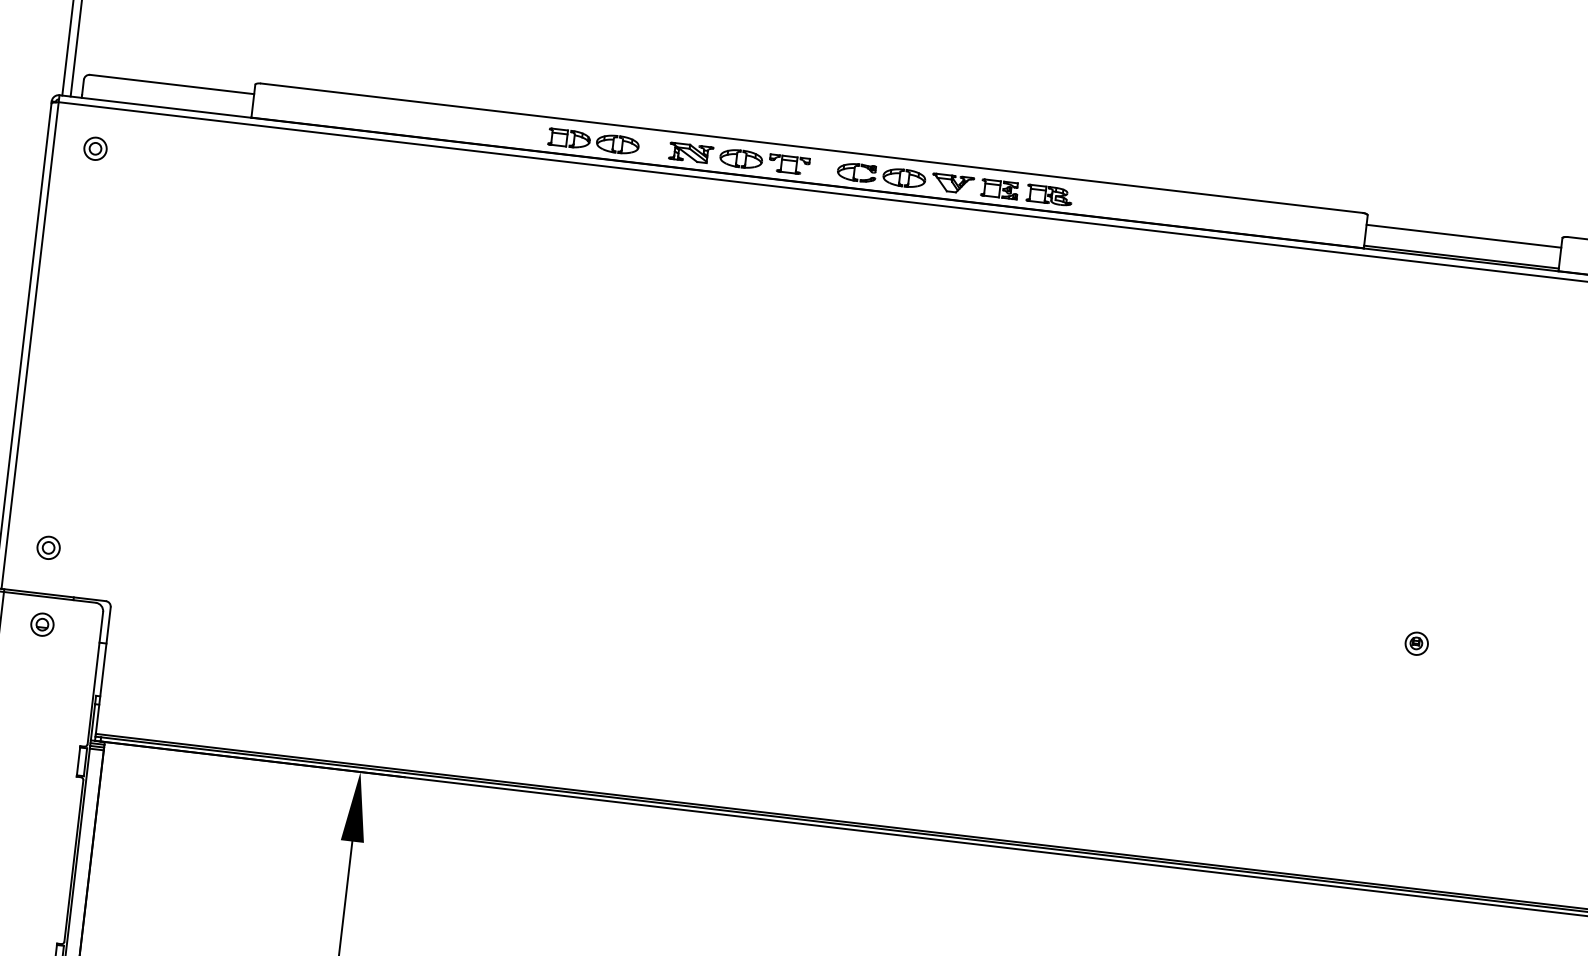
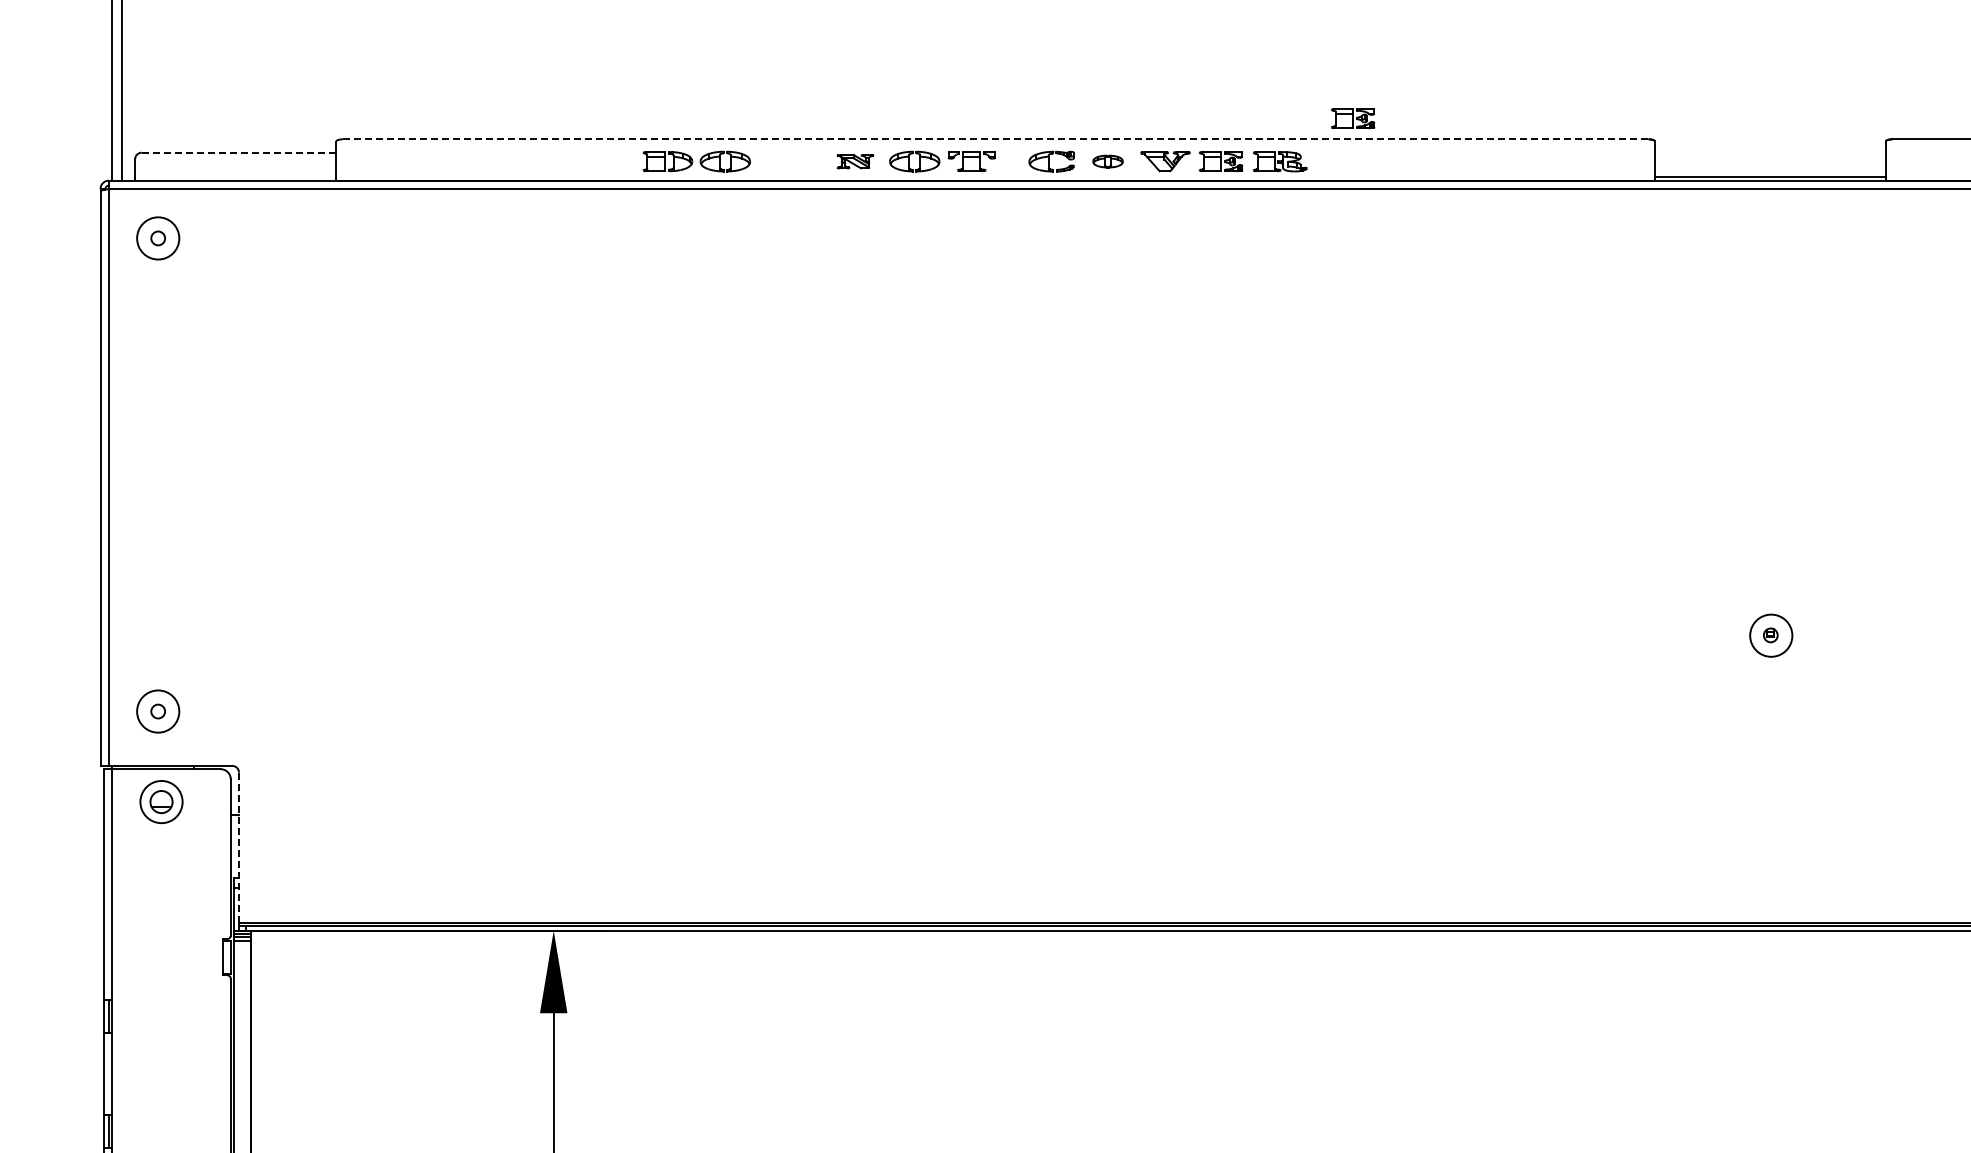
line: (172, 84) -> (239, 152), solid -> dashed
part: (593, 141) -> (696, 161), moved
circle: (95, 148) -> (158, 238), size x1.6
line: (811, 148) -> (995, 139), solid -> dashed
part: (691, 153) -> (855, 161), size x0.7
part: (1114, 165) -> (1352, 118), added
part: (903, 177) -> (1107, 161), size x0.6
line: (1464, 236) -> (1770, 152), removed
circle: (48, 547) -> (158, 711), size x1.6
part: (42, 624) -> (161, 802), size x1.6
circle: (1416, 643) -> (1771, 635), size x1.6
line: (103, 670) -> (239, 847), solid -> dashed

